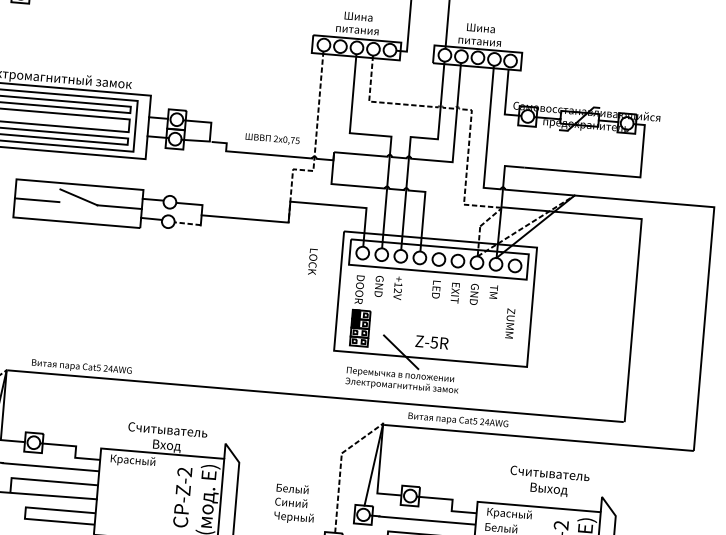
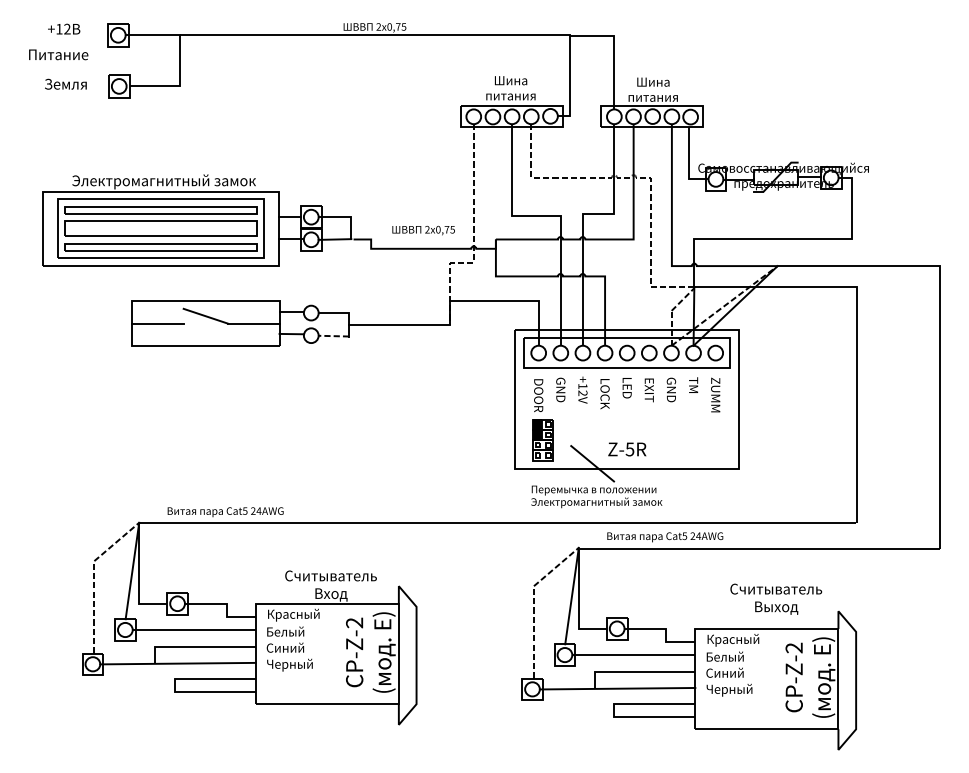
text: (312, 262) -> (604, 394), moved
text: (510, 323) -> (715, 394), moved
text: (294, 503) -> (289, 648), moved

